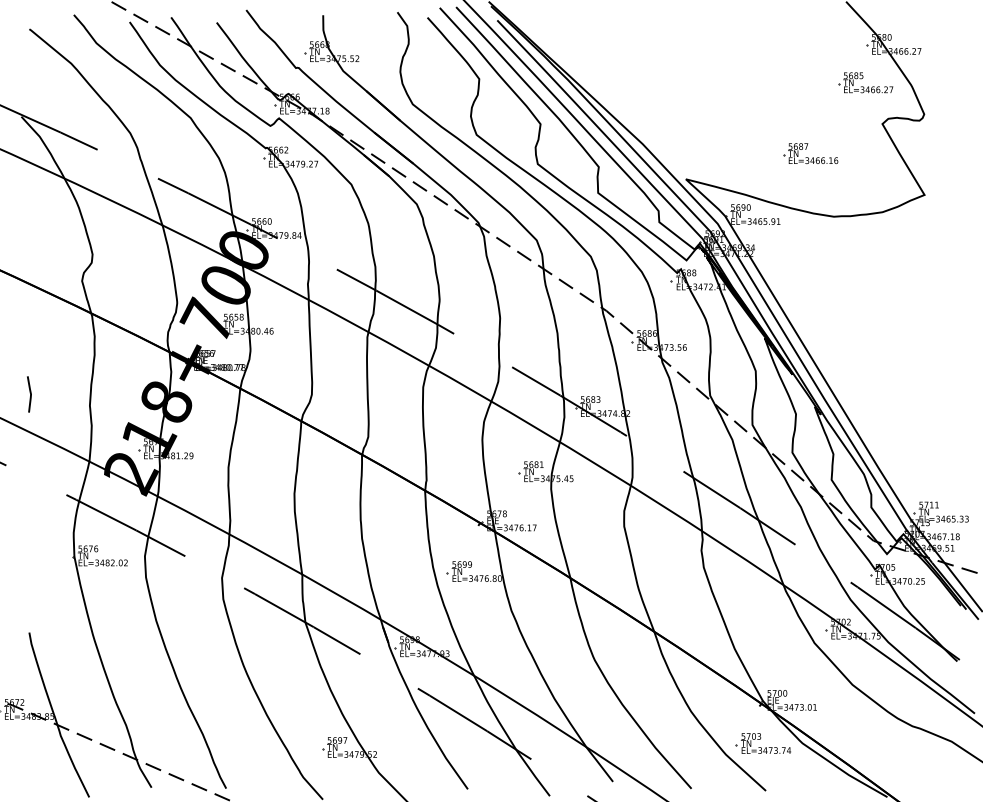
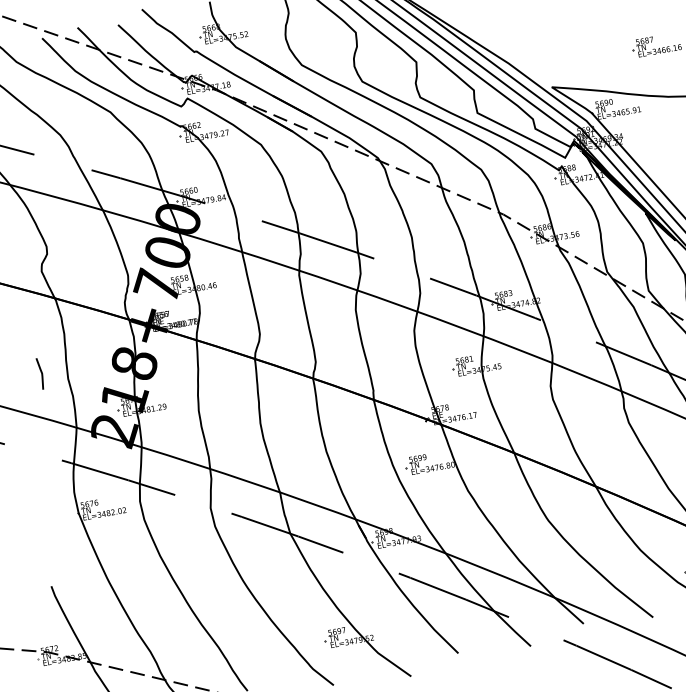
line: (30, 394) -> (41, 373), moved

